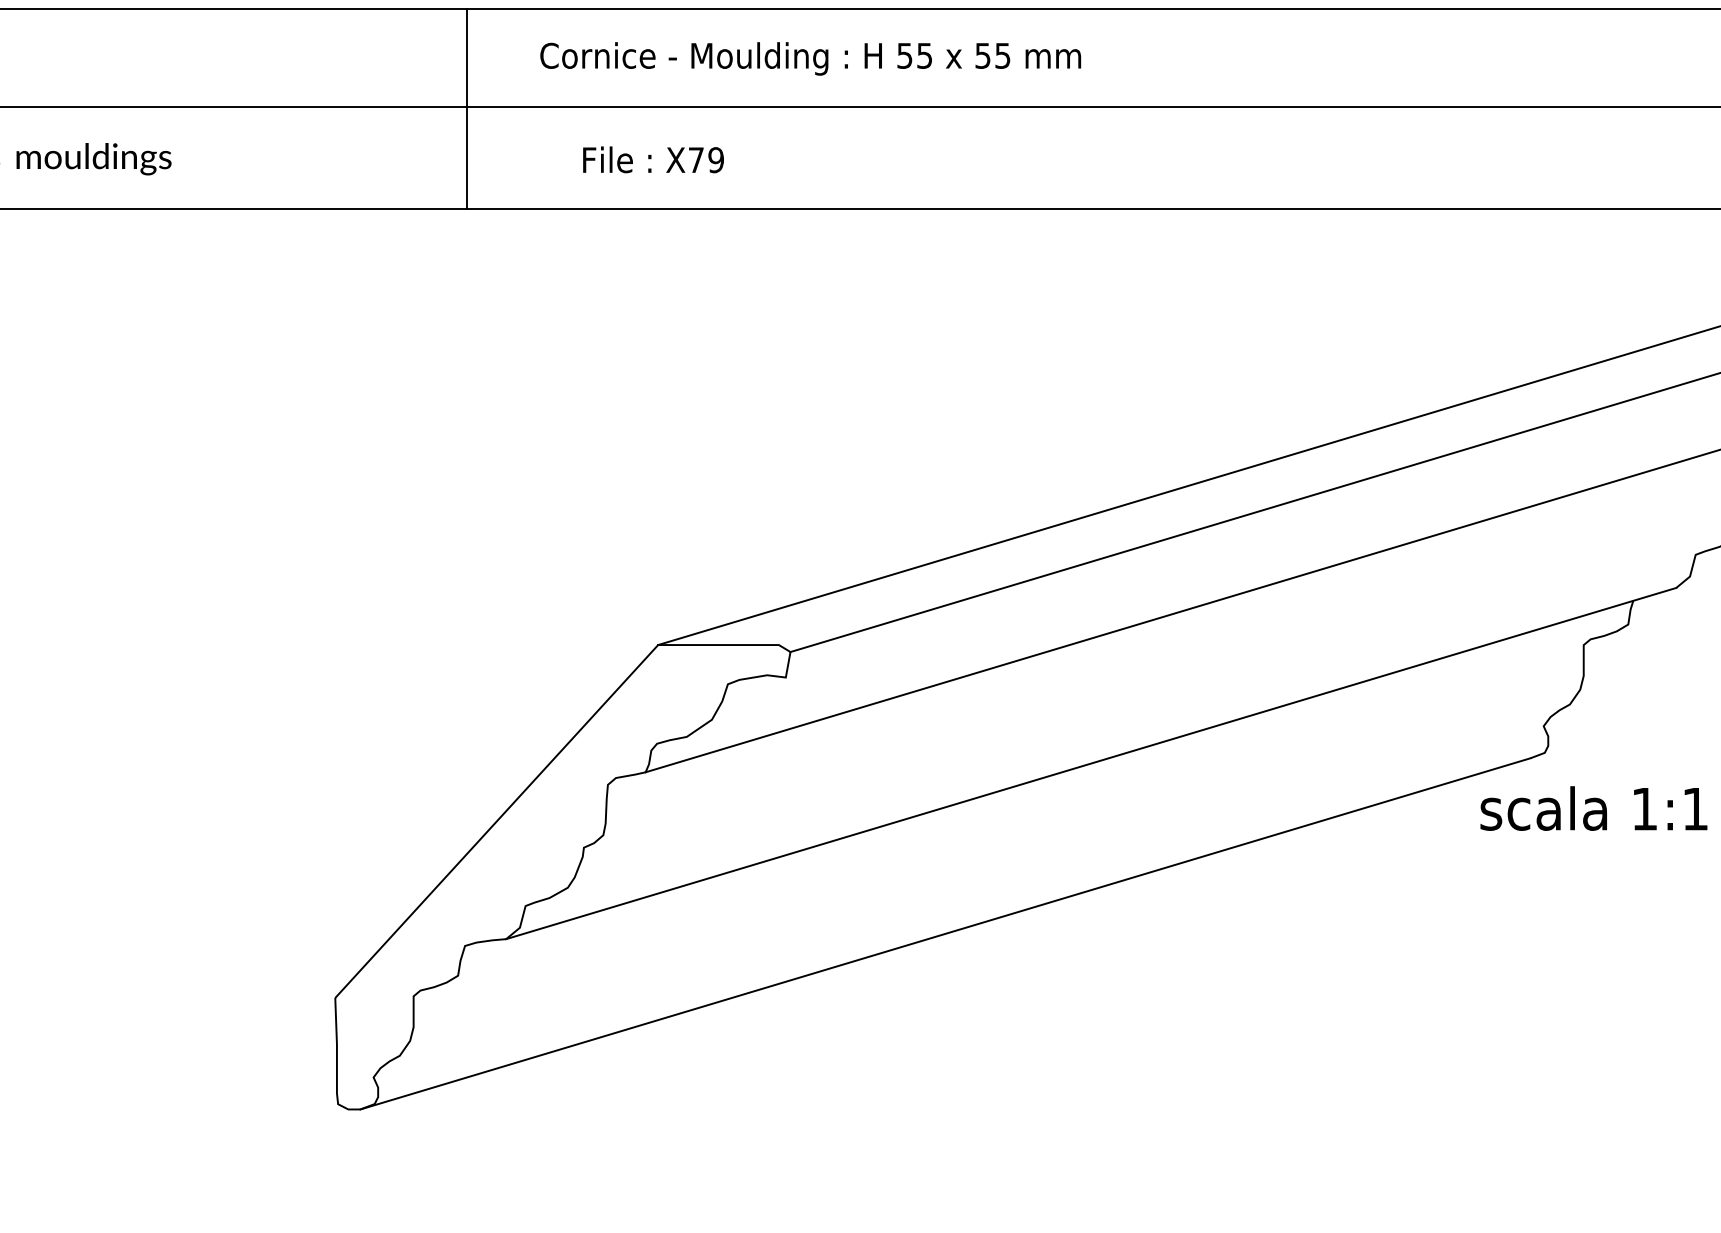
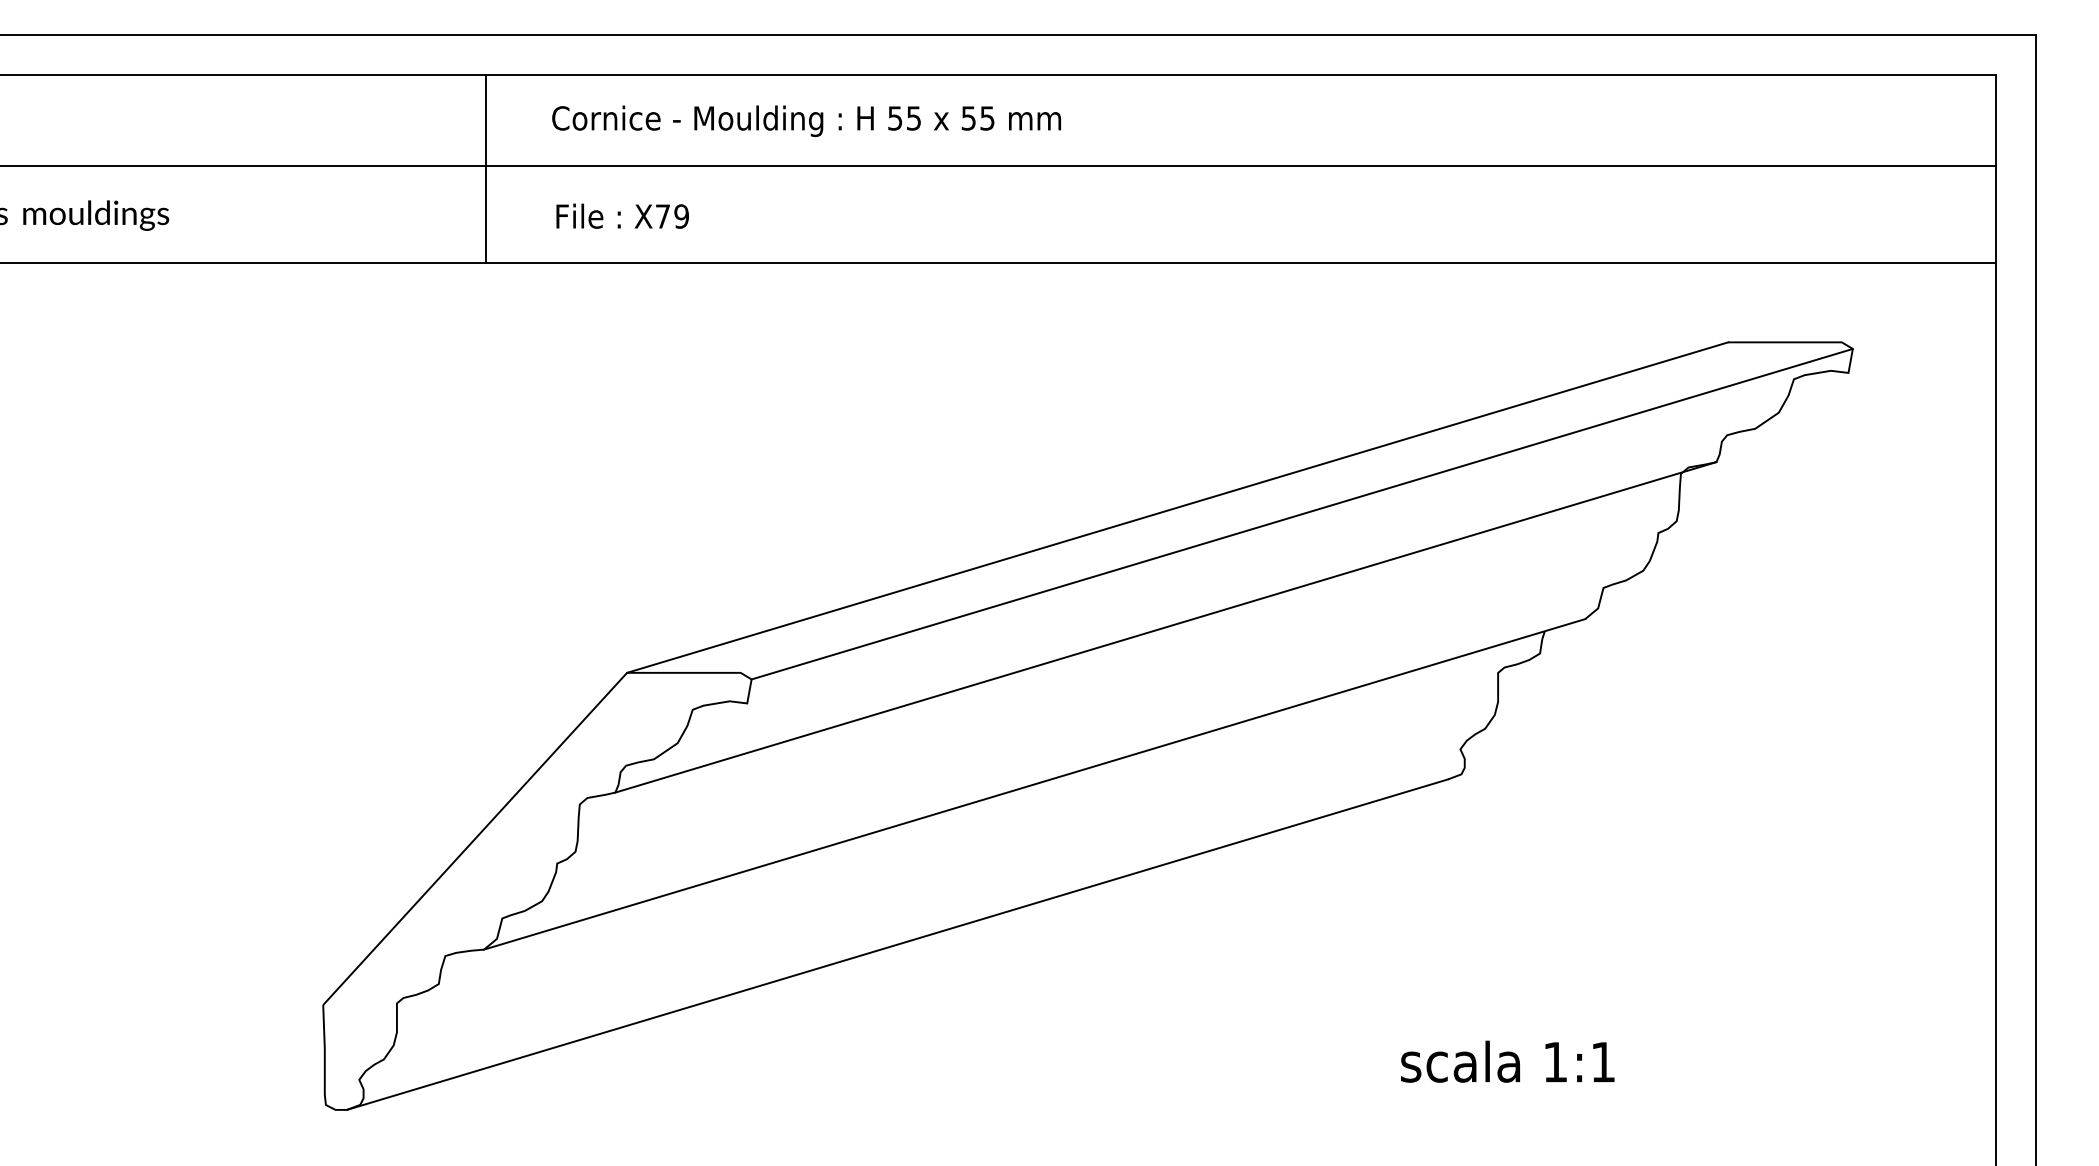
text: (810, 59) -> (806, 121), moved
line: (467, 109) -> (486, 168), moved
text: (1593, 808) -> (1507, 1061), moved

